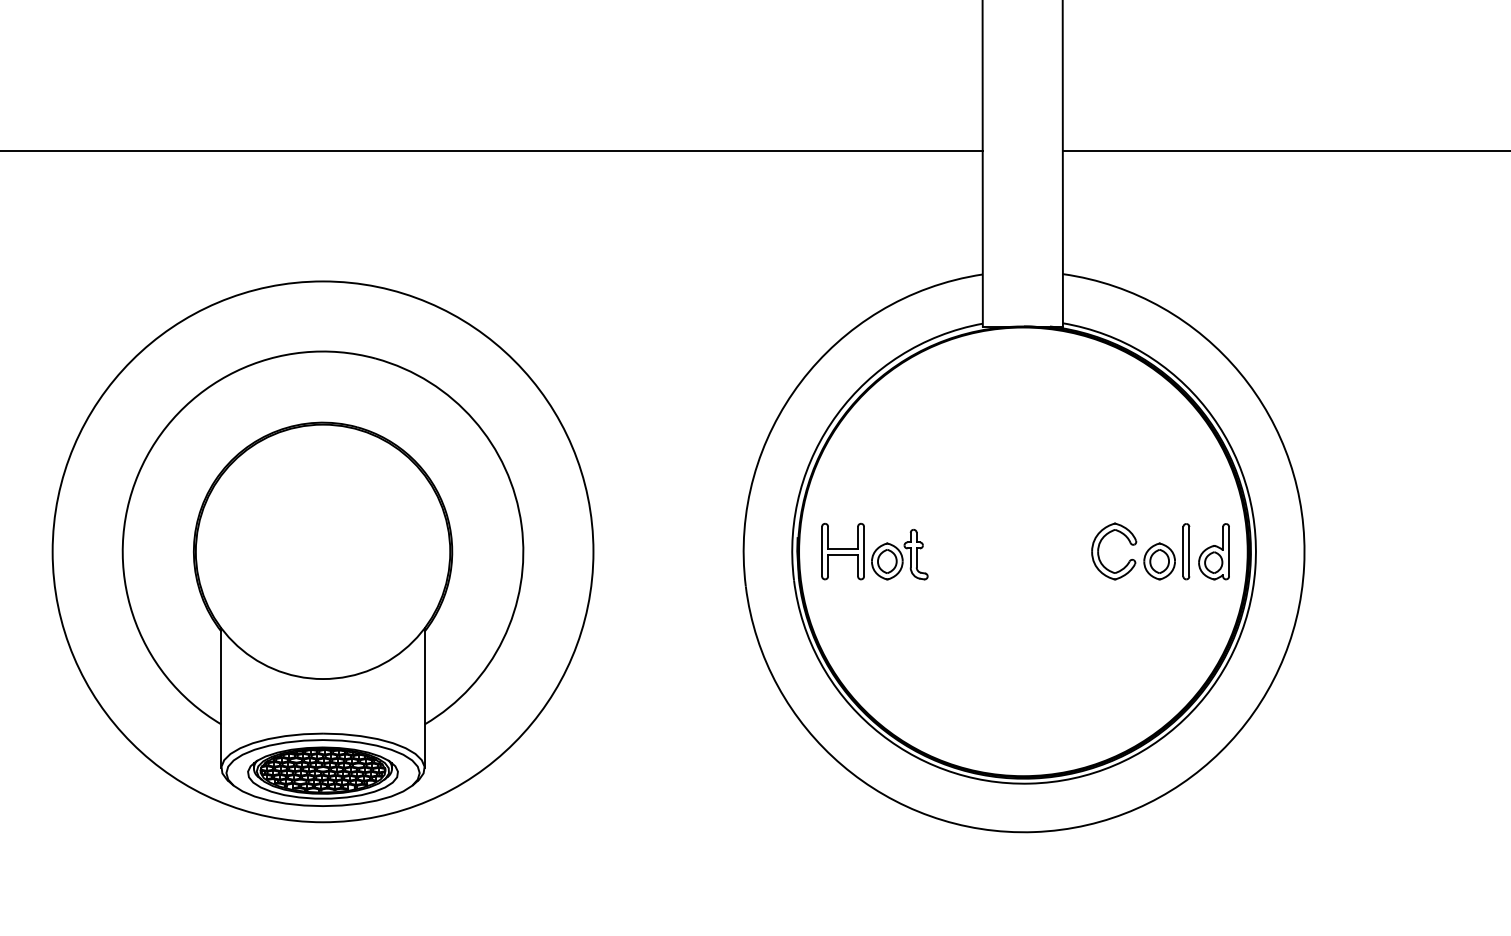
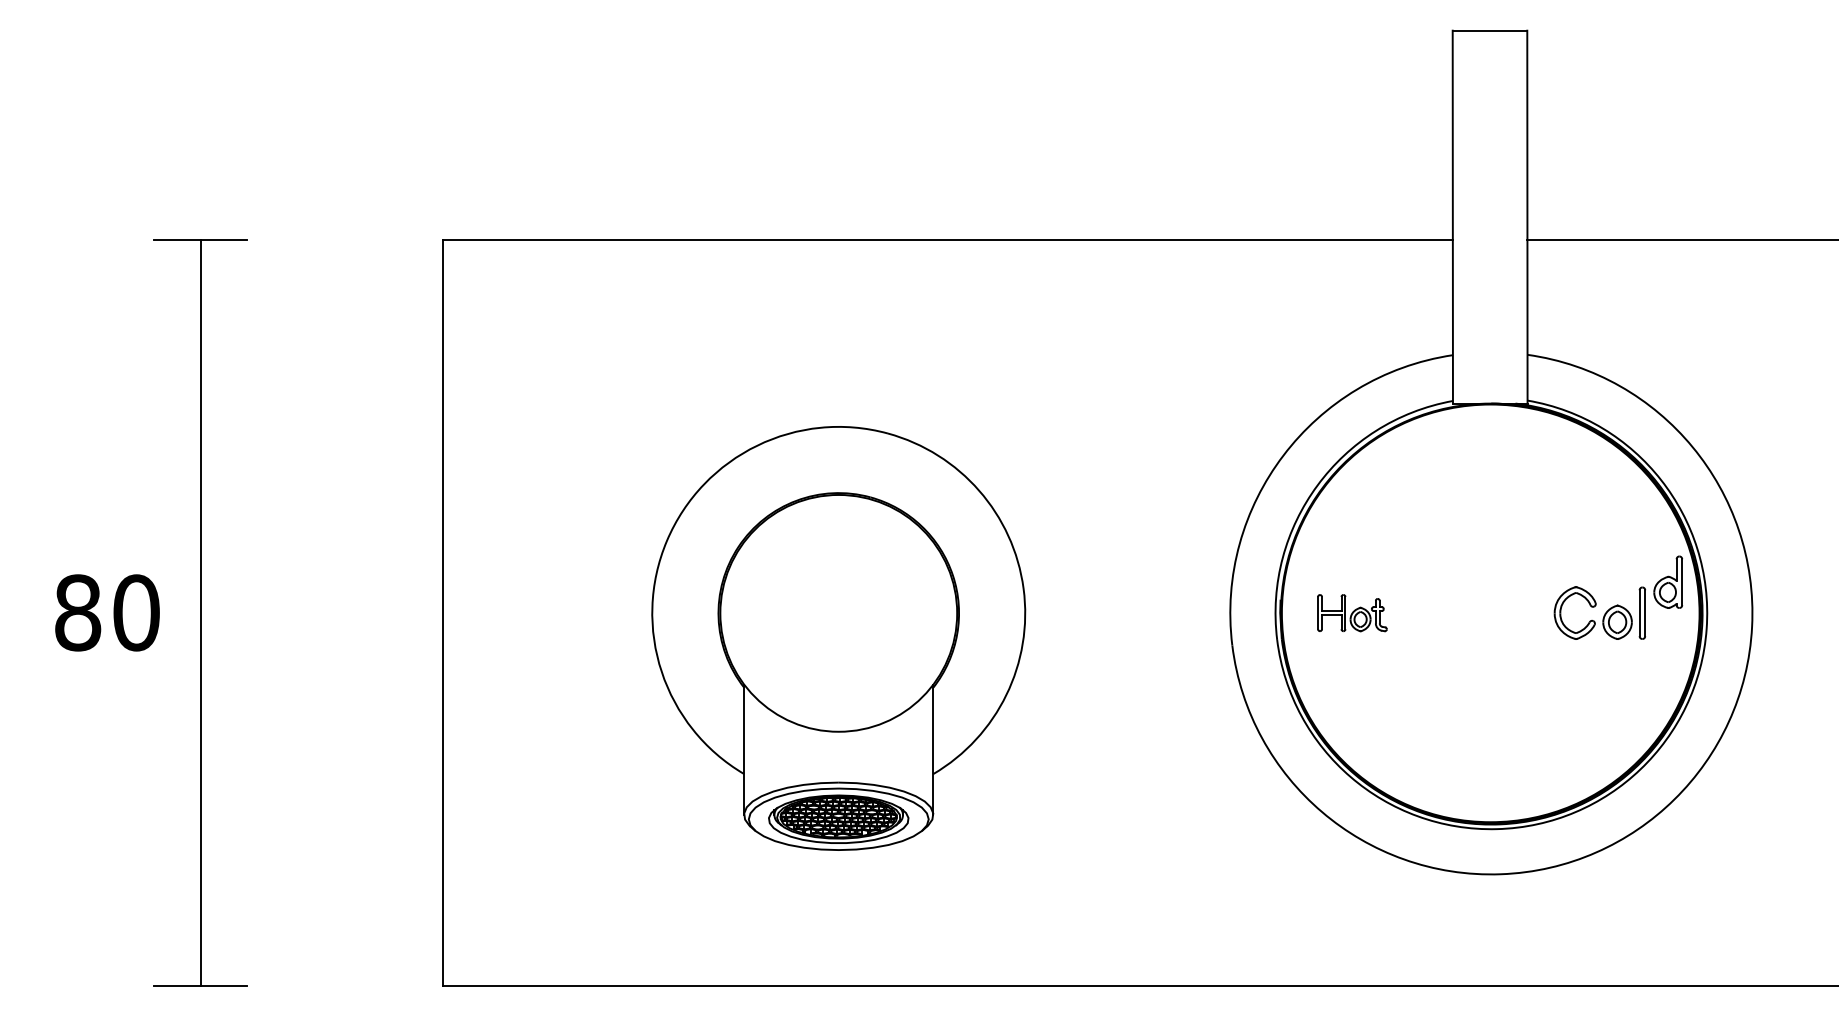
circle: (322, 550) -> (838, 612), removed
part: (874, 550) -> (1352, 612), size x0.7
part: (1214, 550) -> (1668, 581), moved

